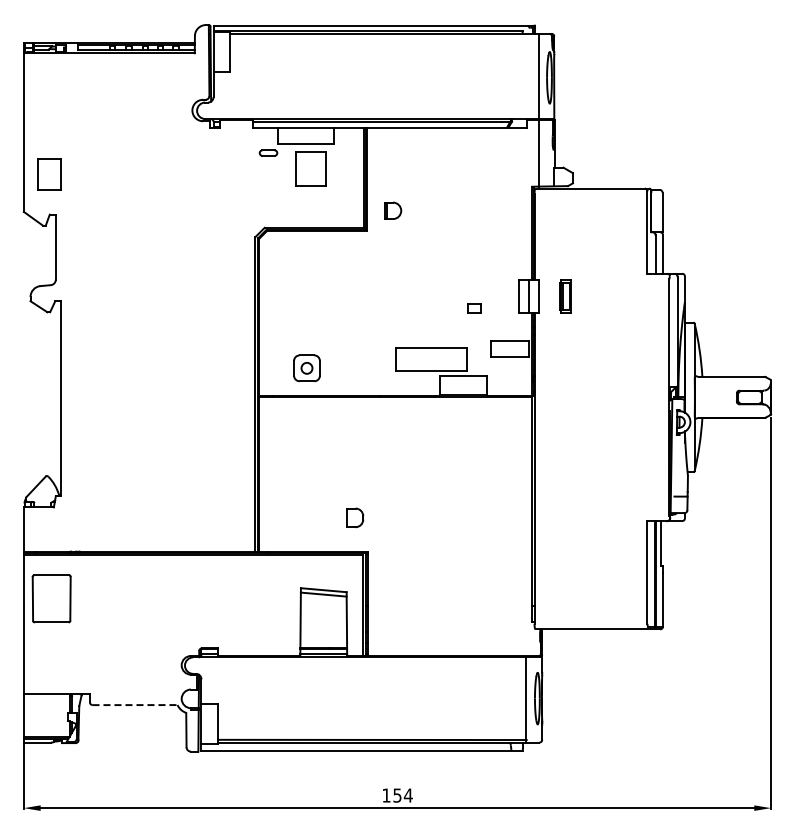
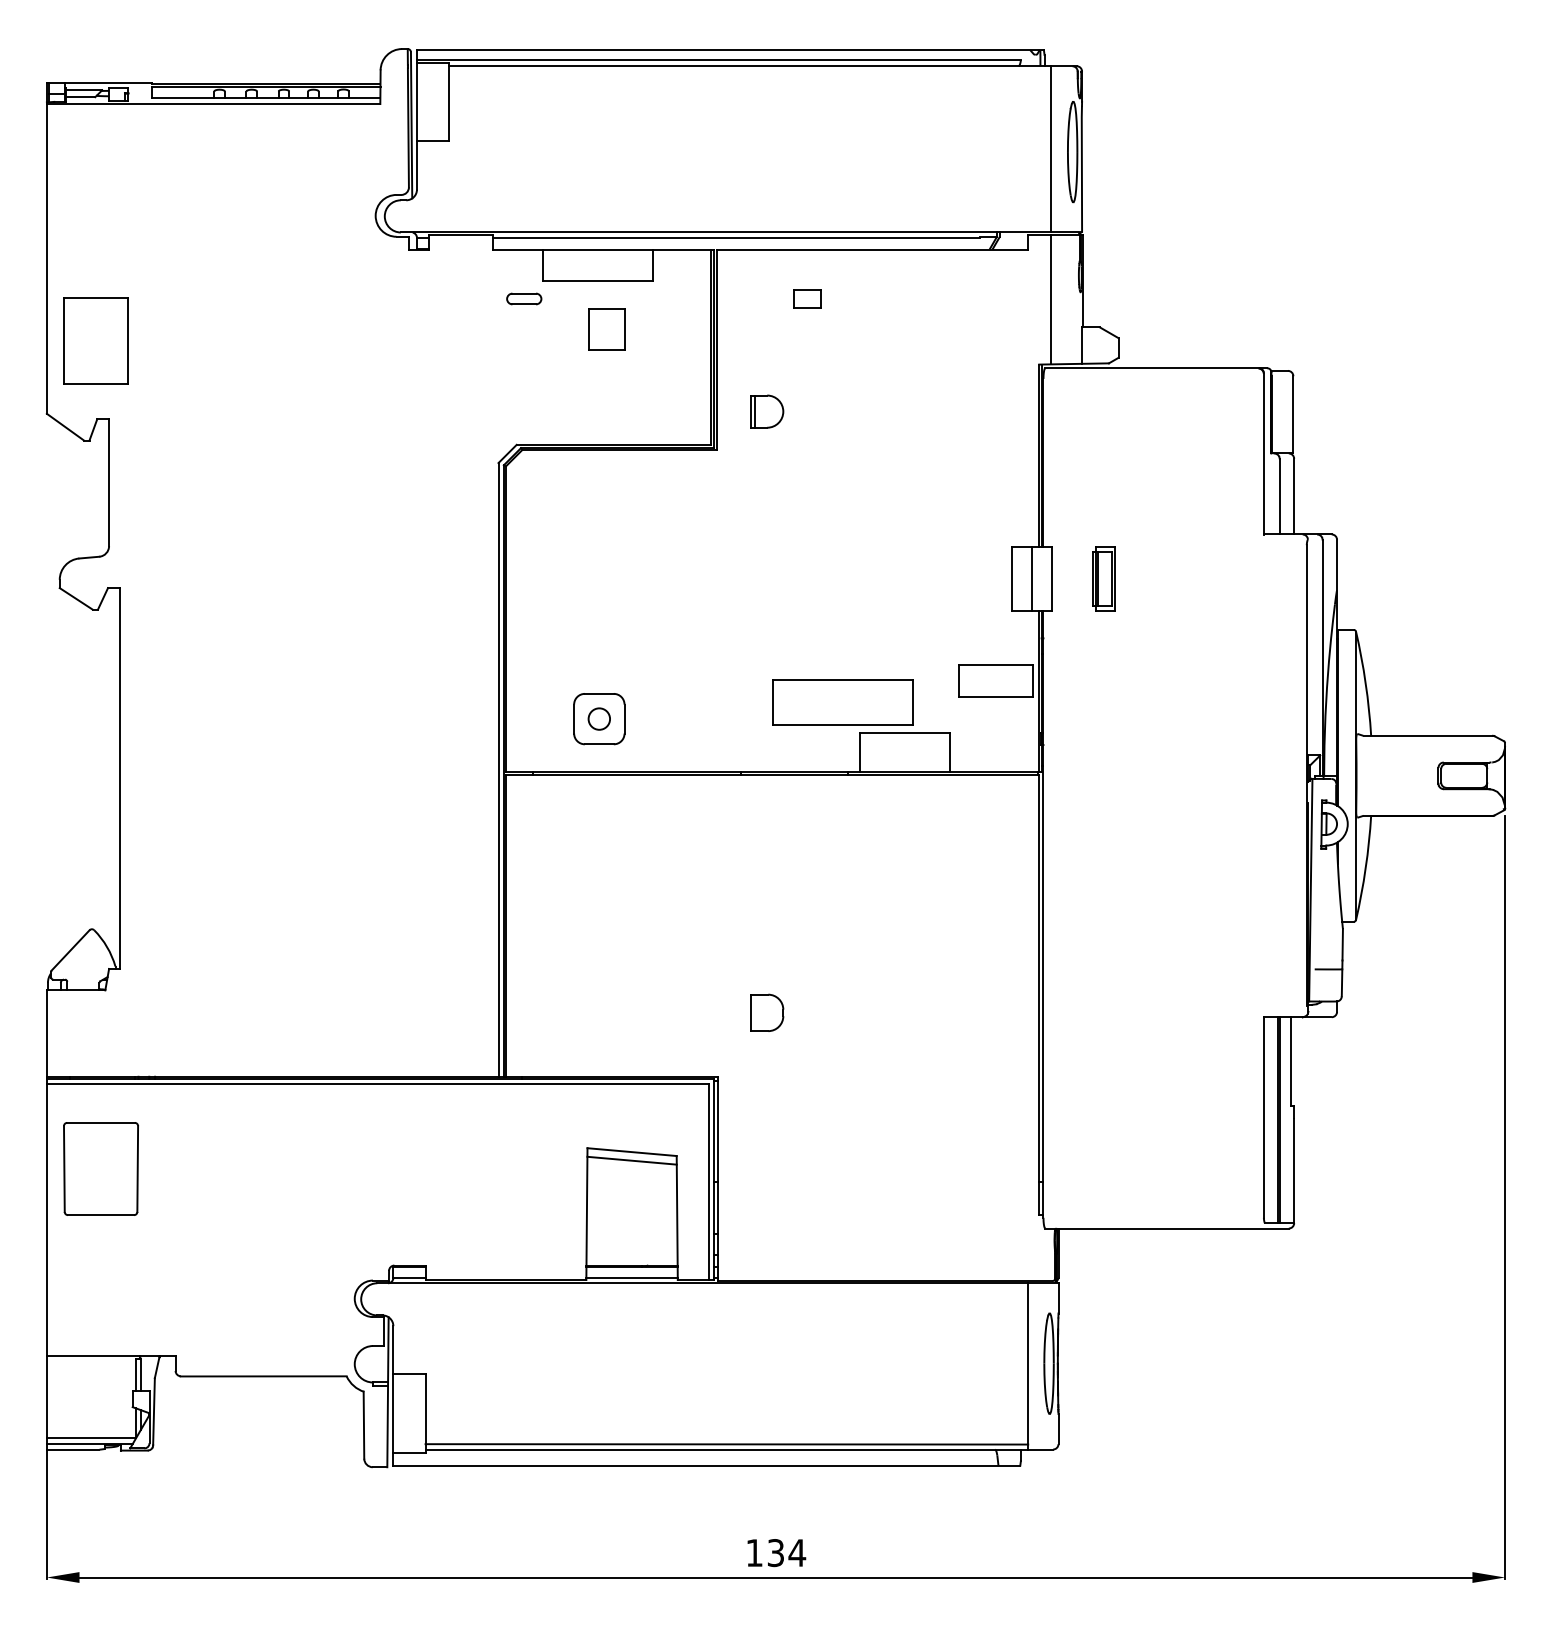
part: (310, 168) -> (606, 329), size x0.62
part: (49, 174) -> (96, 340), size x1.43
part: (474, 308) -> (807, 299), moved
part: (355, 517) -> (768, 1012), moved
line: (135, 705) -> (264, 1377), dashed -> solid
text: (397, 794) -> (776, 1550), 154 -> 134

